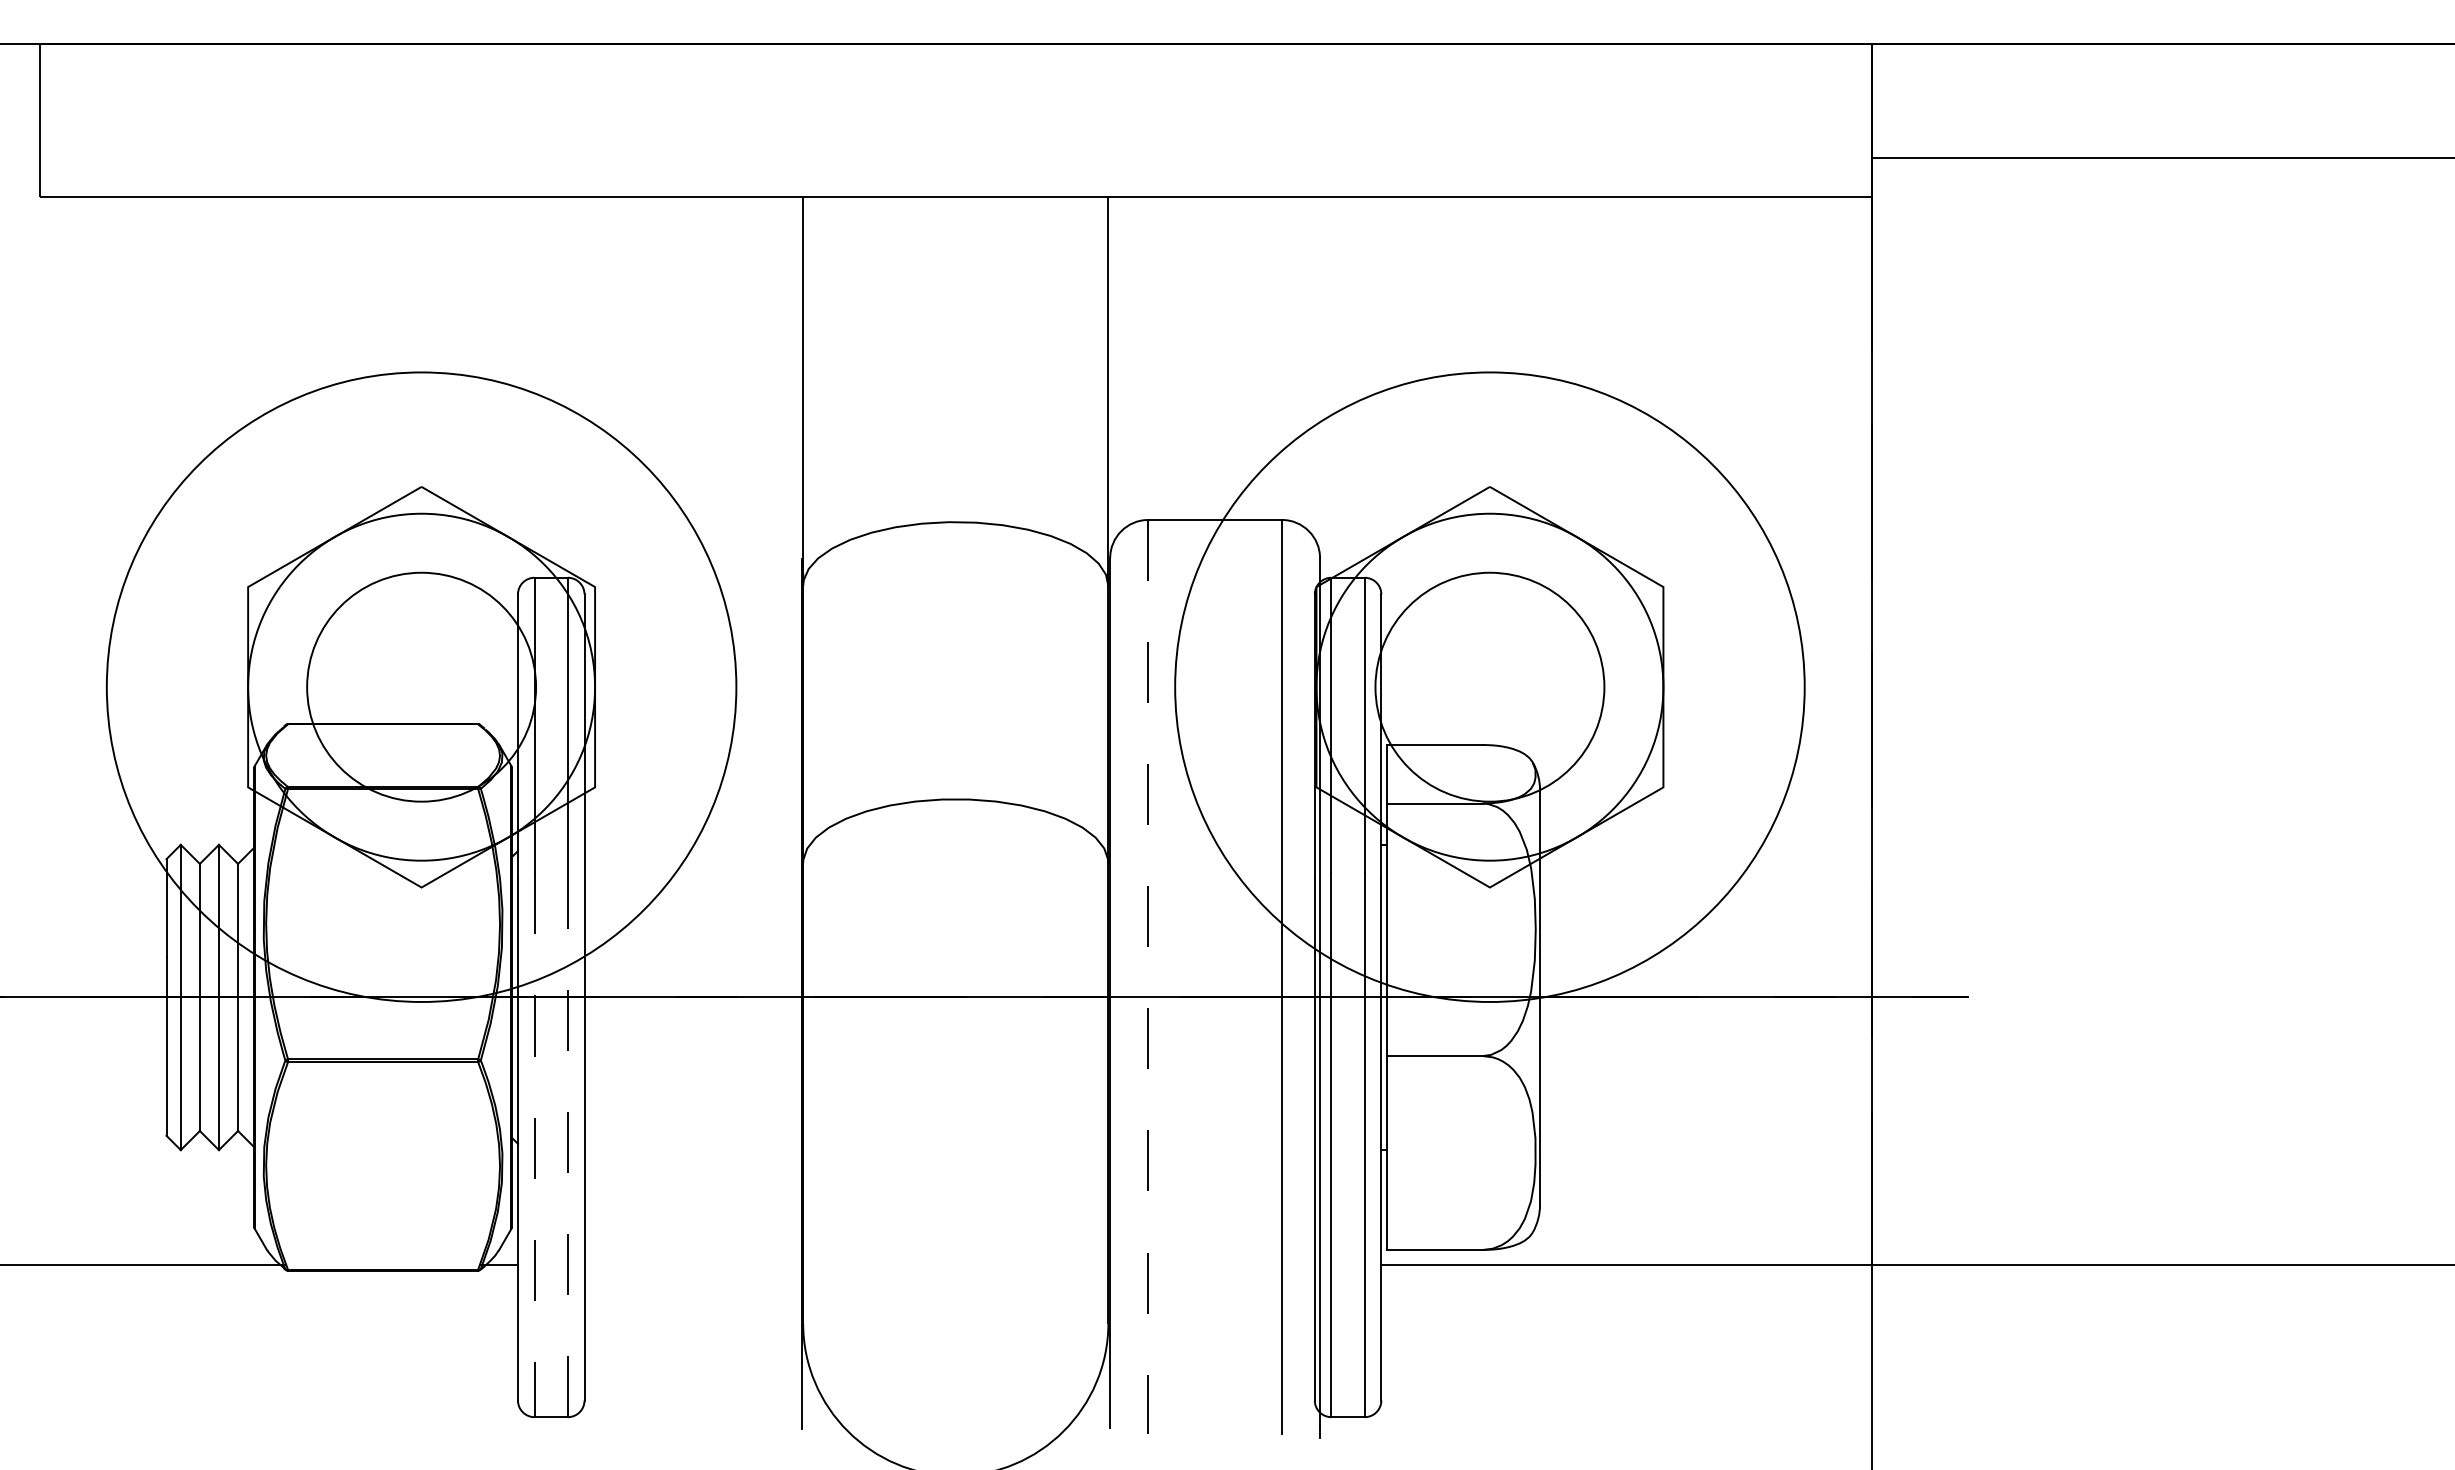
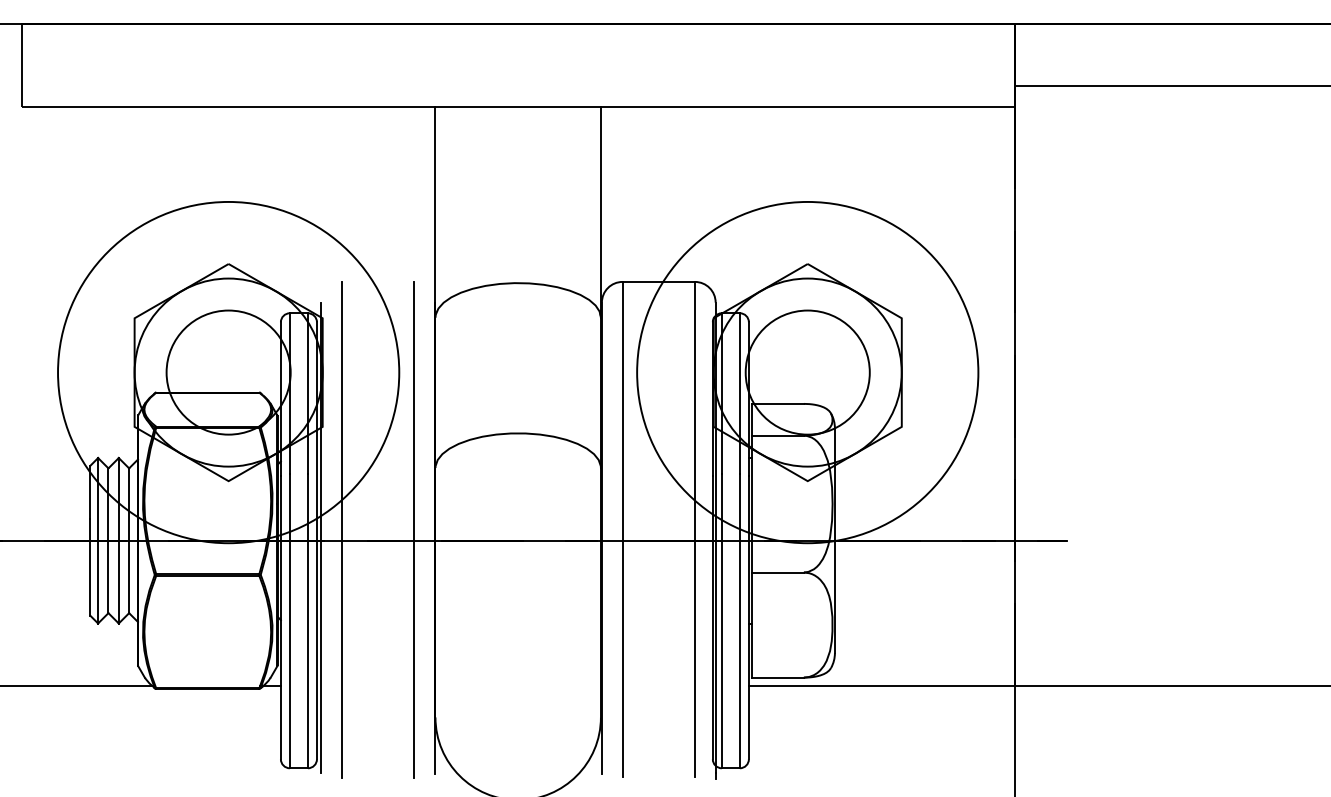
line: (629, 976) -> (341, 529), added
line: (764, 976) -> (414, 529), added
line: (1148, 976) -> (622, 529), dashed -> solid
line: (592, 991) -> (321, 537), added
line: (567, 1144) -> (307, 620), dashed -> solid
line: (533, 1146) -> (289, 621), dashed -> solid

